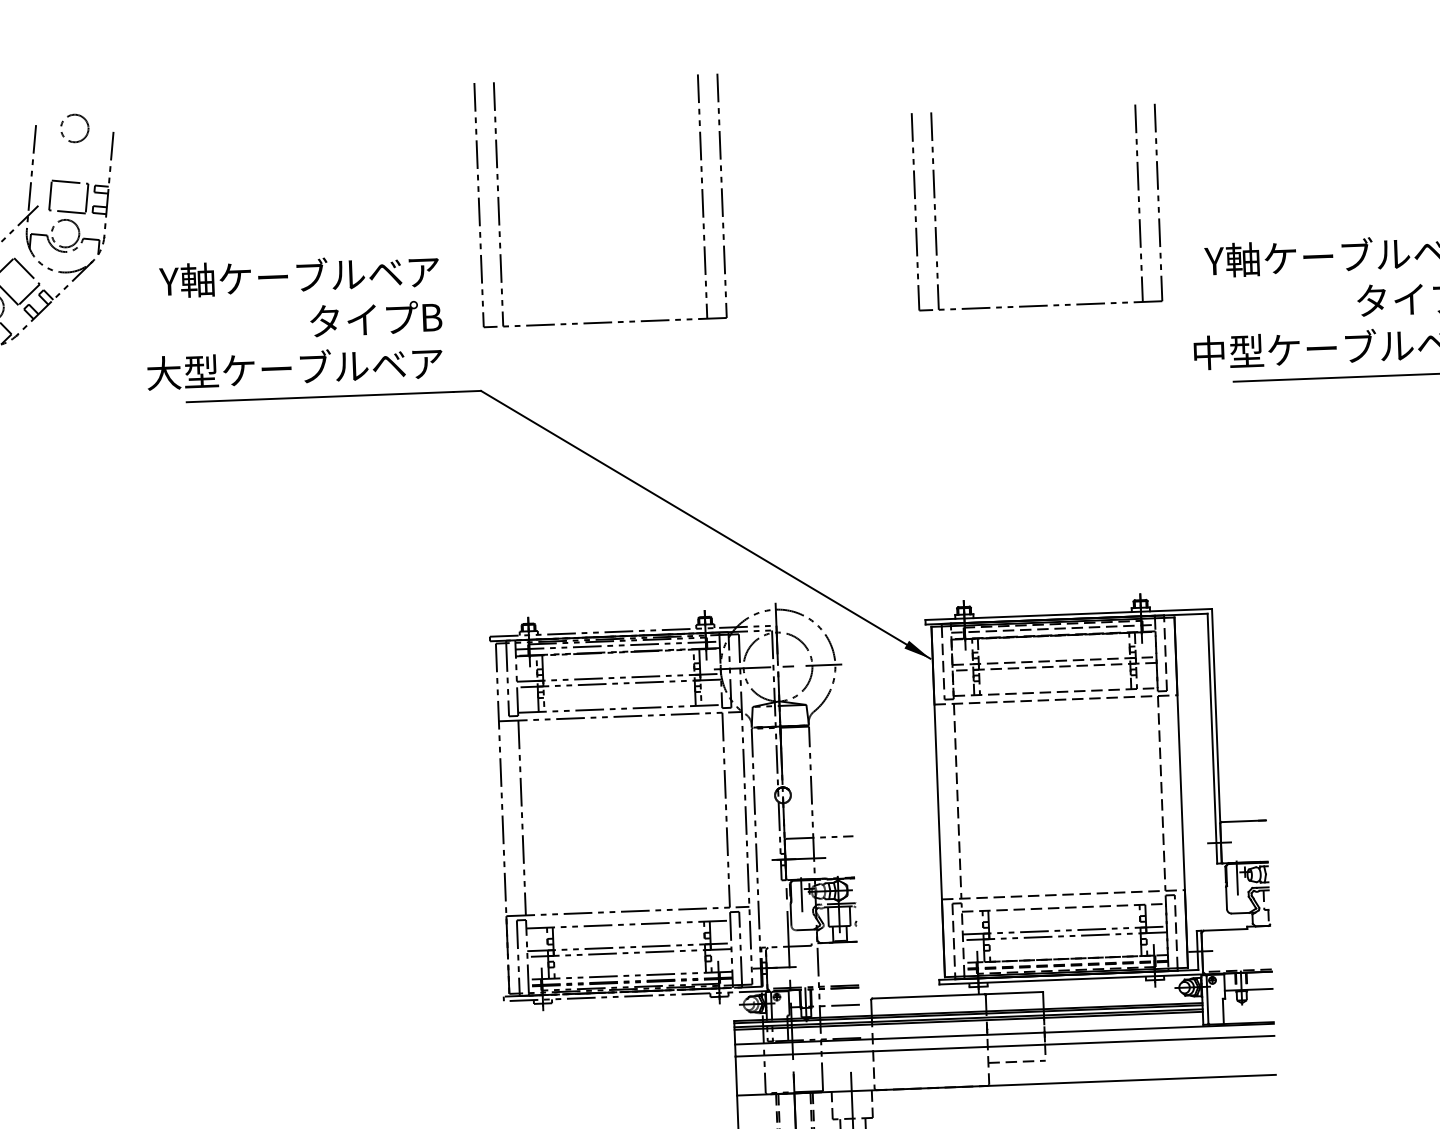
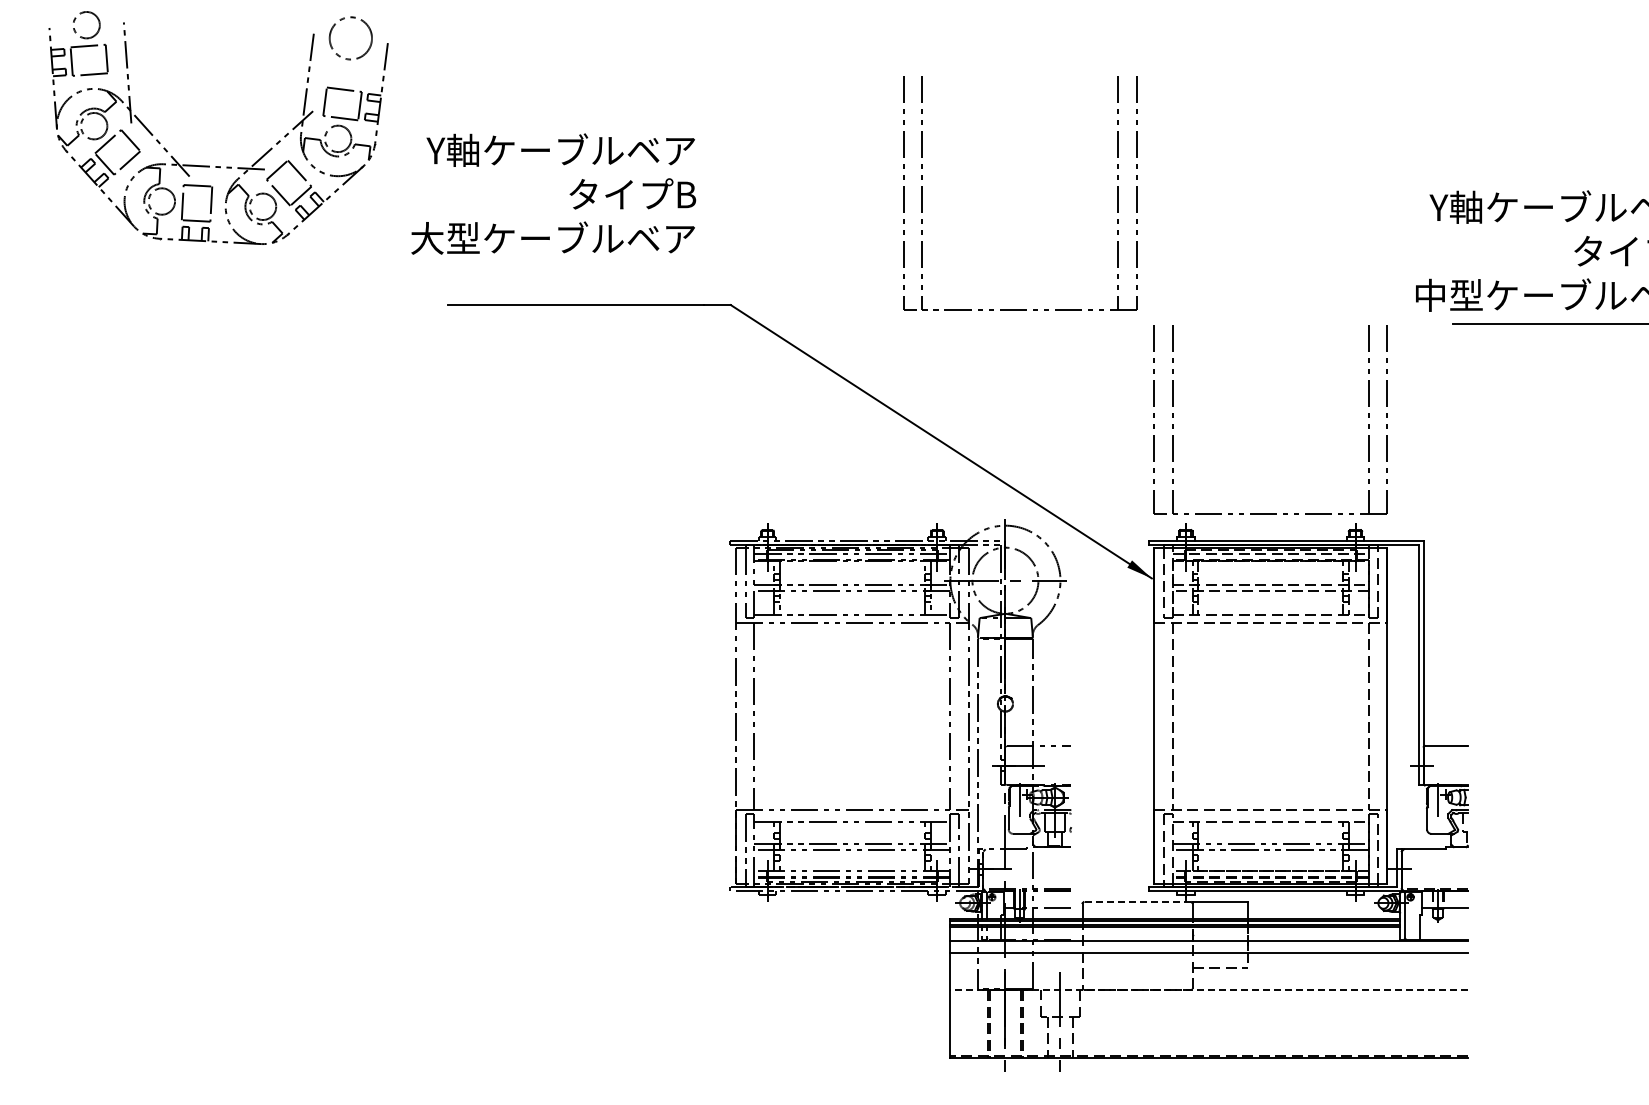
circle: (74, 128) -> (350, 38), size x1.6
part: (701, 197) -> (1117, 193), moved
part: (1040, 305) -> (1270, 513), moved
text: (293, 321) -> (553, 193), moved
line: (928, 996) -> (1137, 902), solid -> dashed
line: (1006, 1085) -> (1209, 990), solid -> dashed

